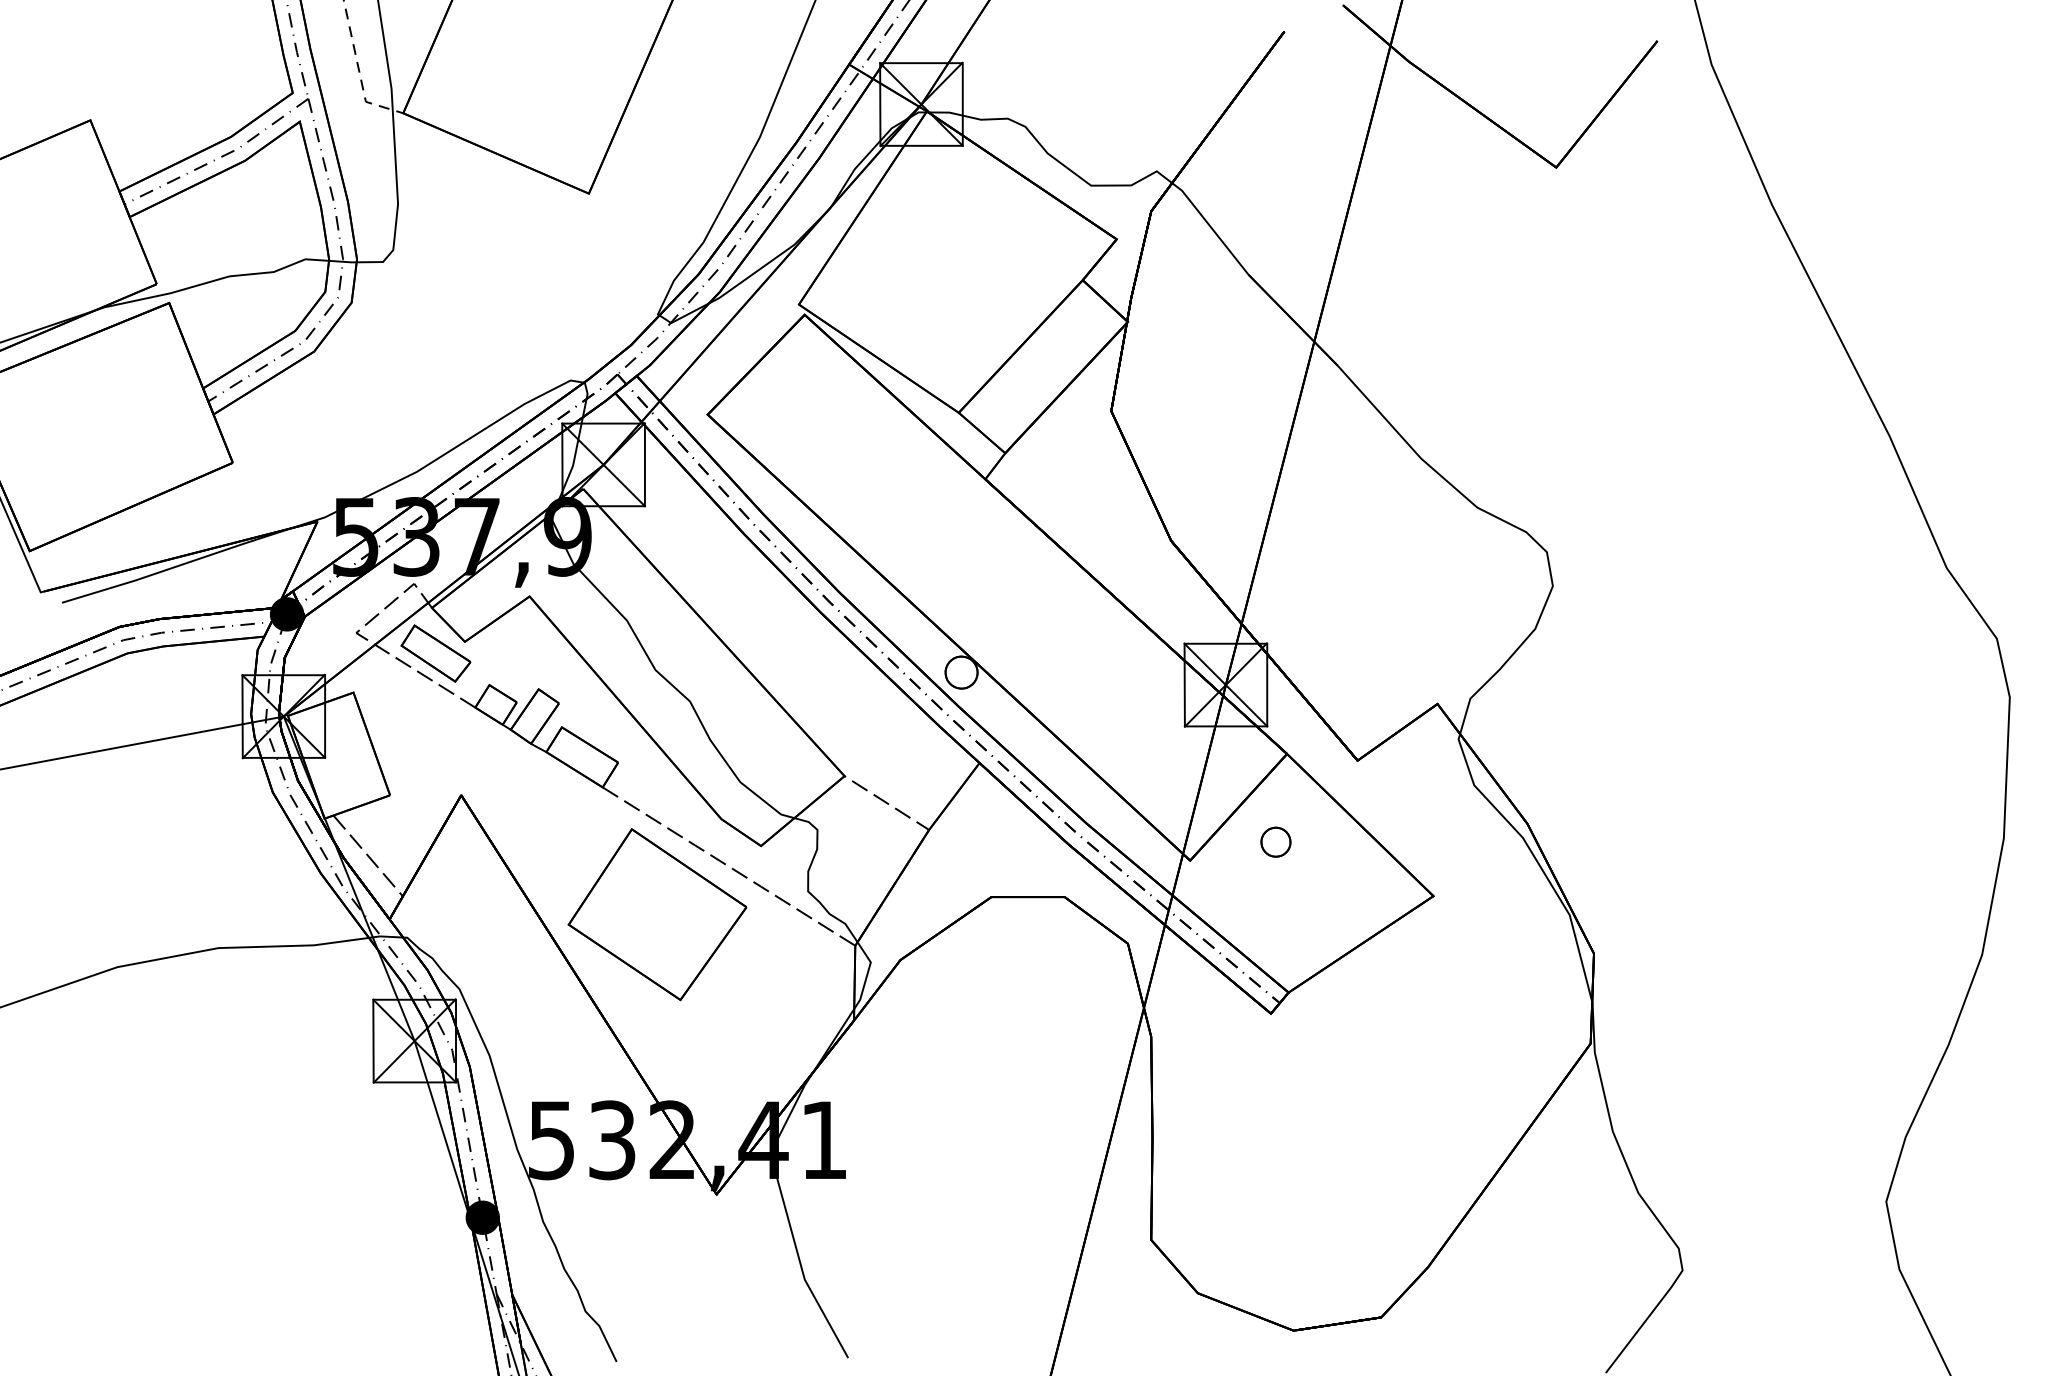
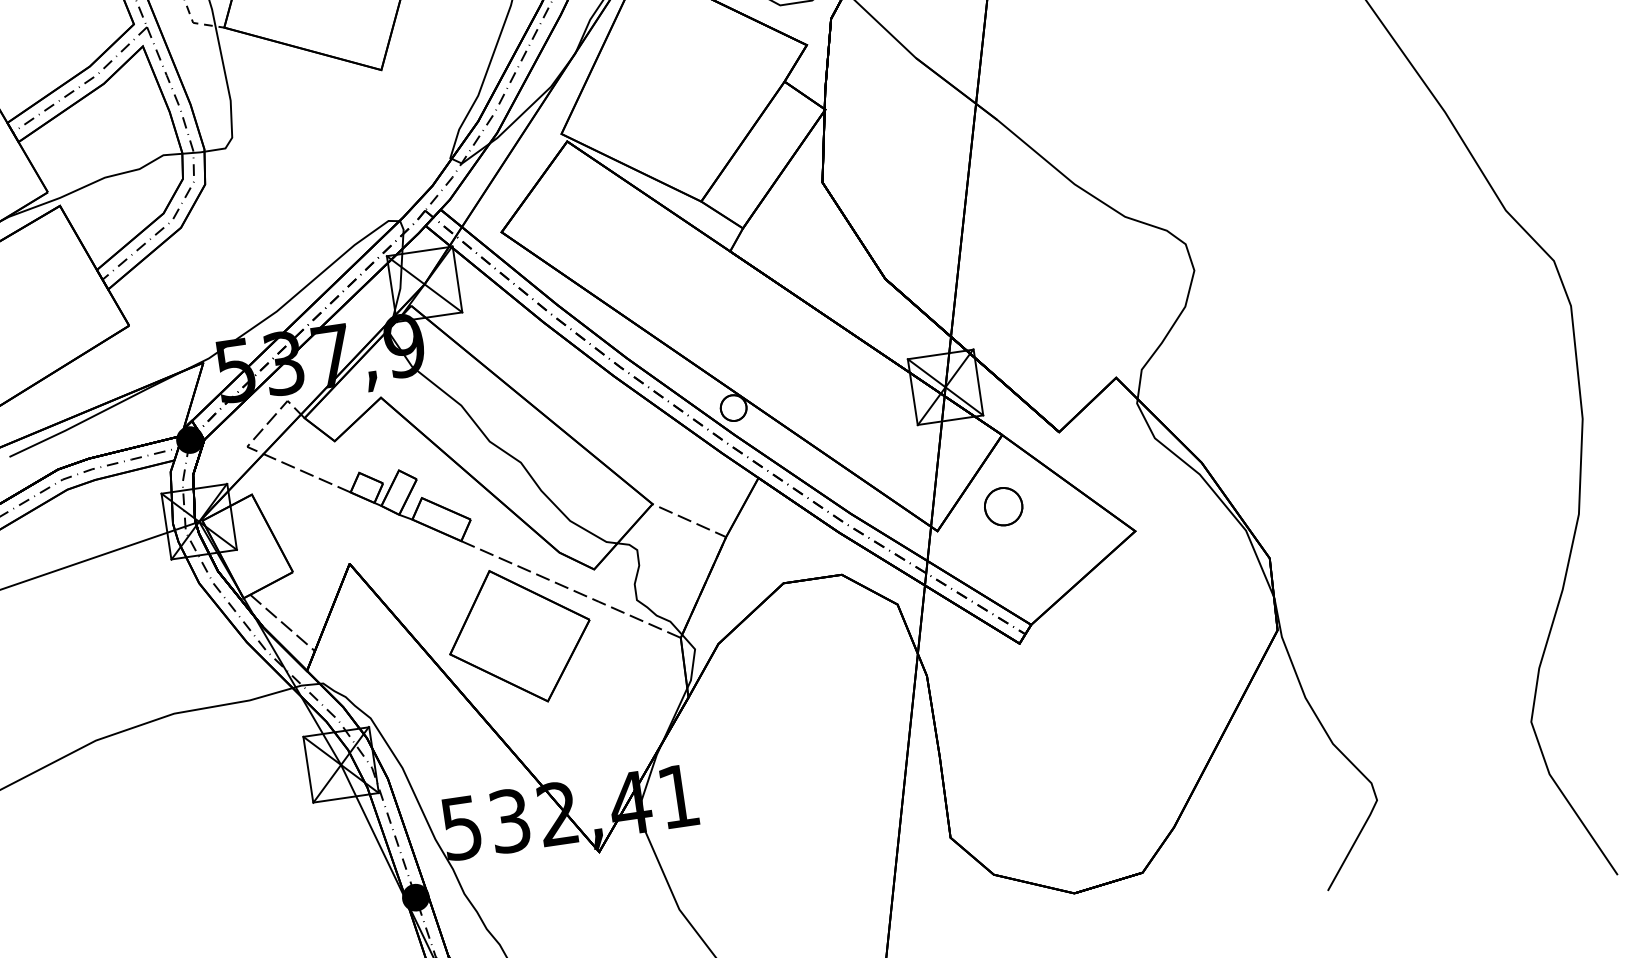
part: (435, 653) -> (312, 453), removed
part: (1275, 841) -> (1003, 506), size x1.6

